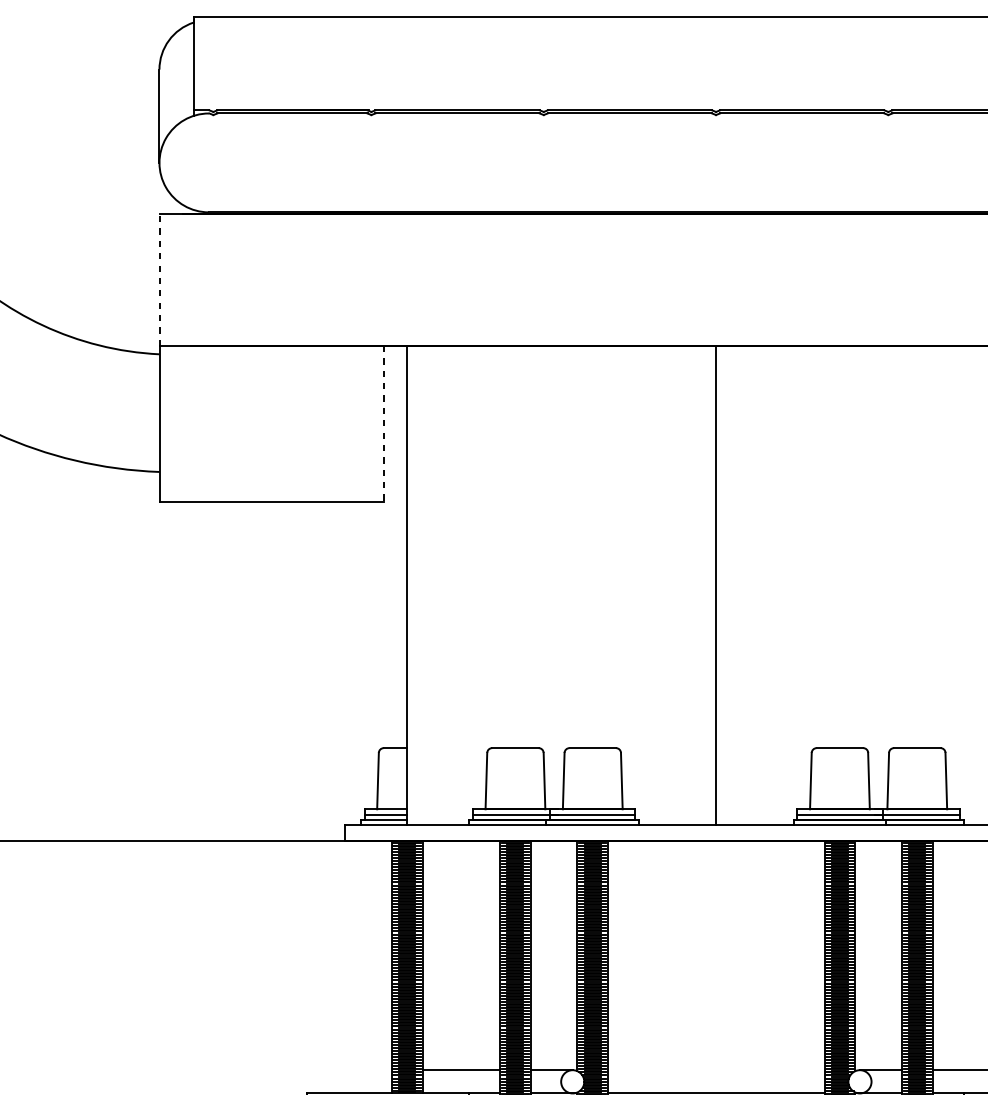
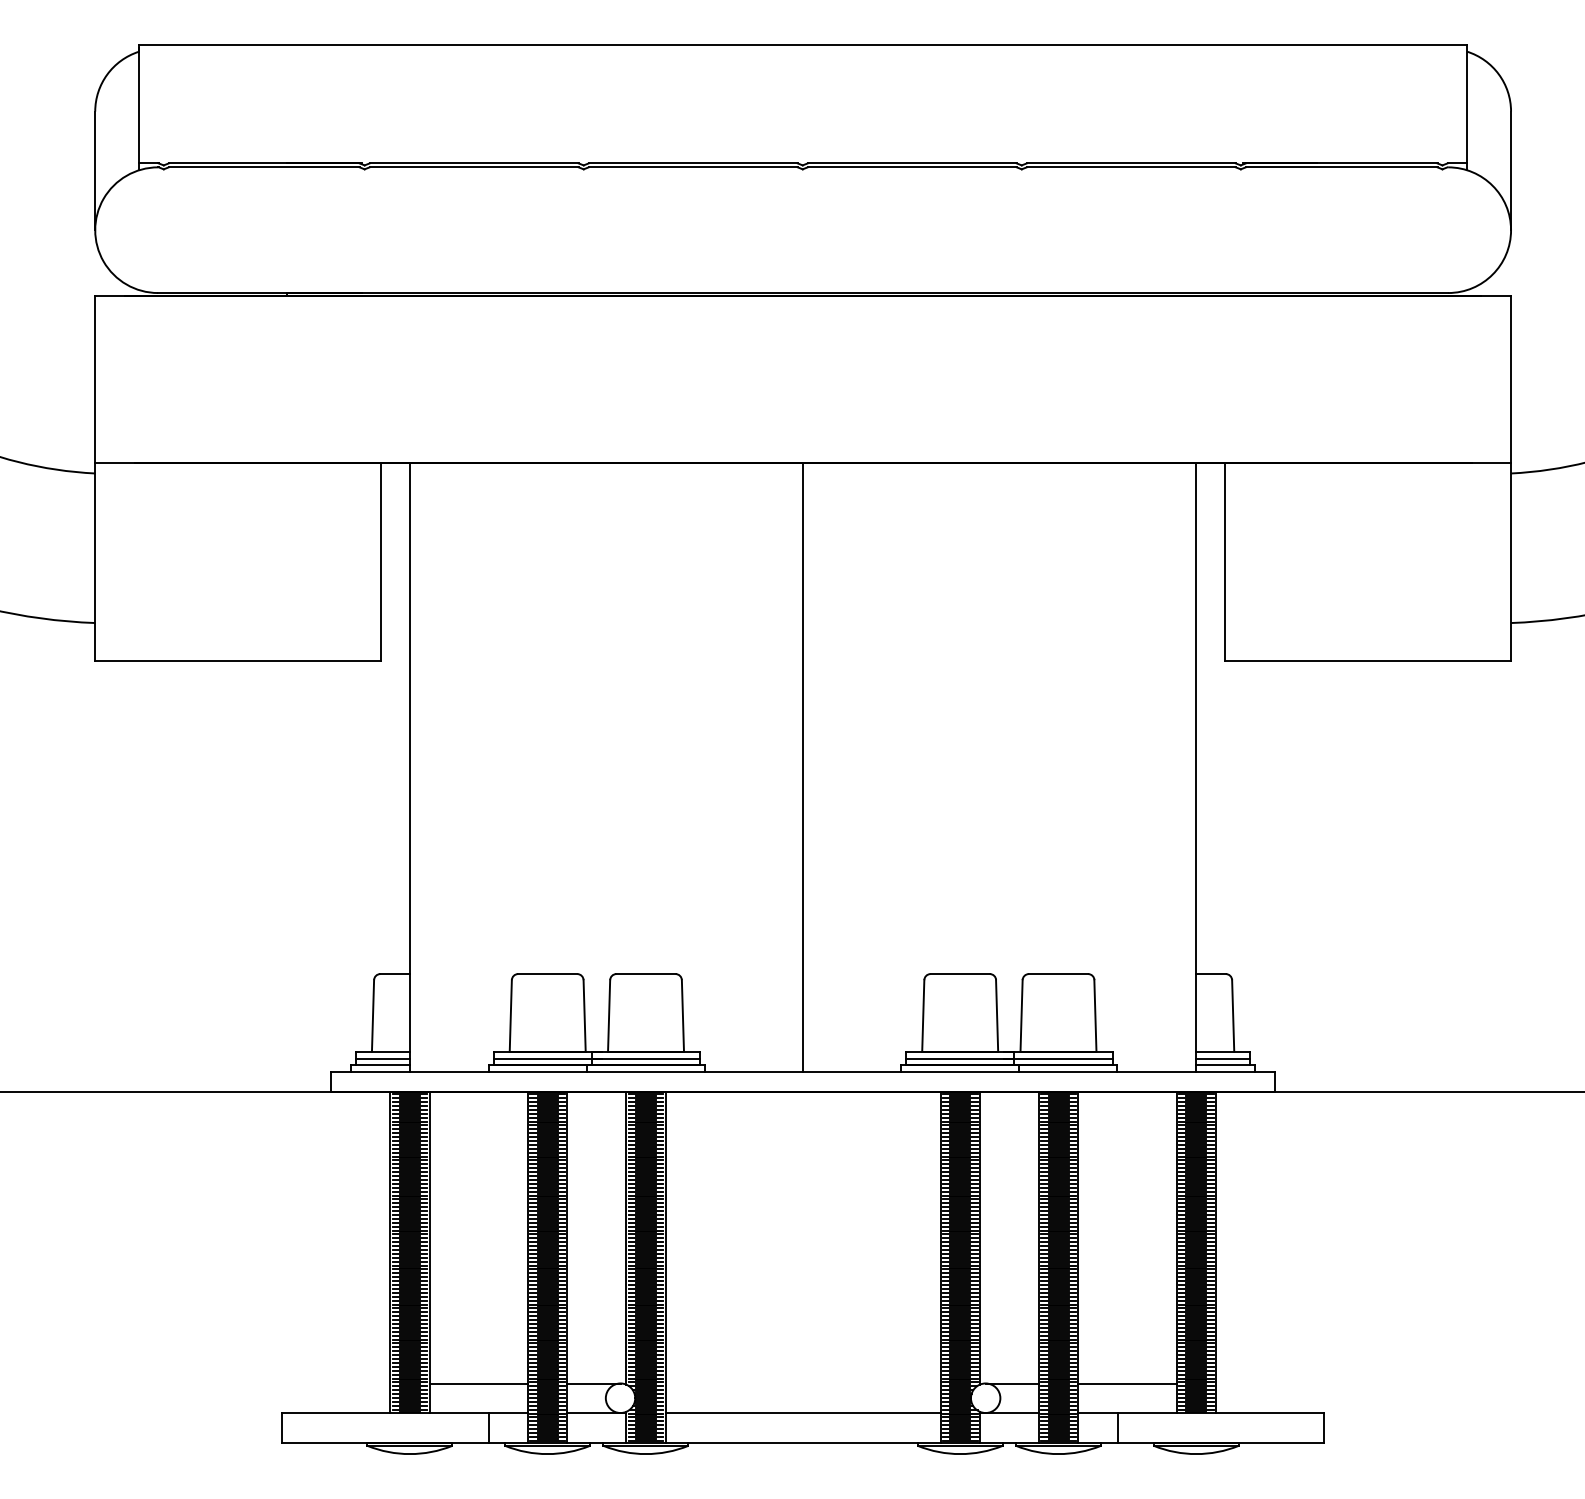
line: (159, 280) -> (95, 379), dashed -> solid
line: (383, 424) -> (380, 562), dashed -> solid

